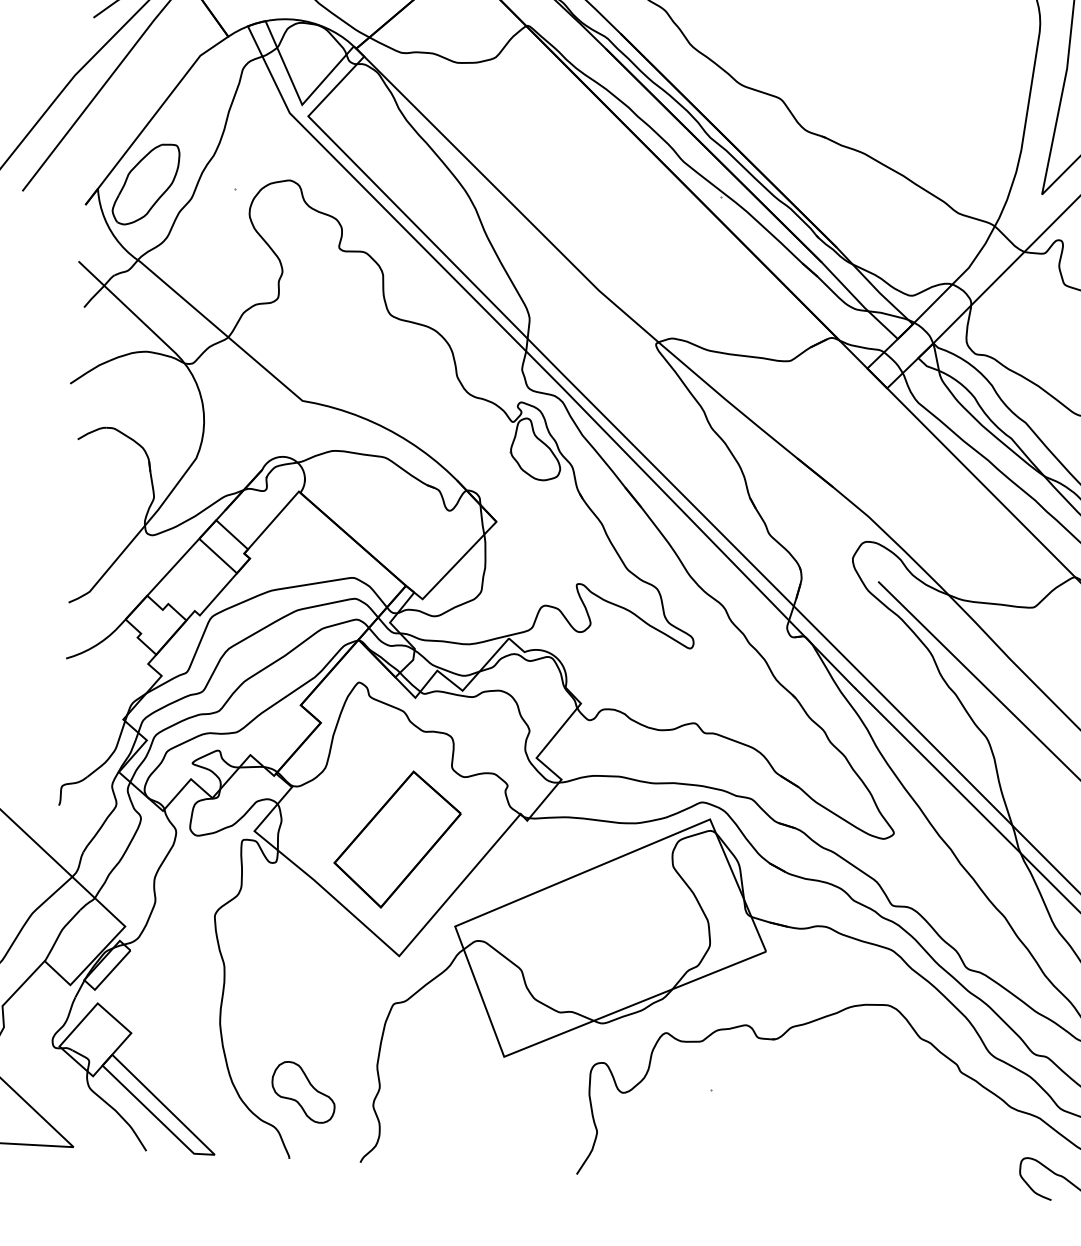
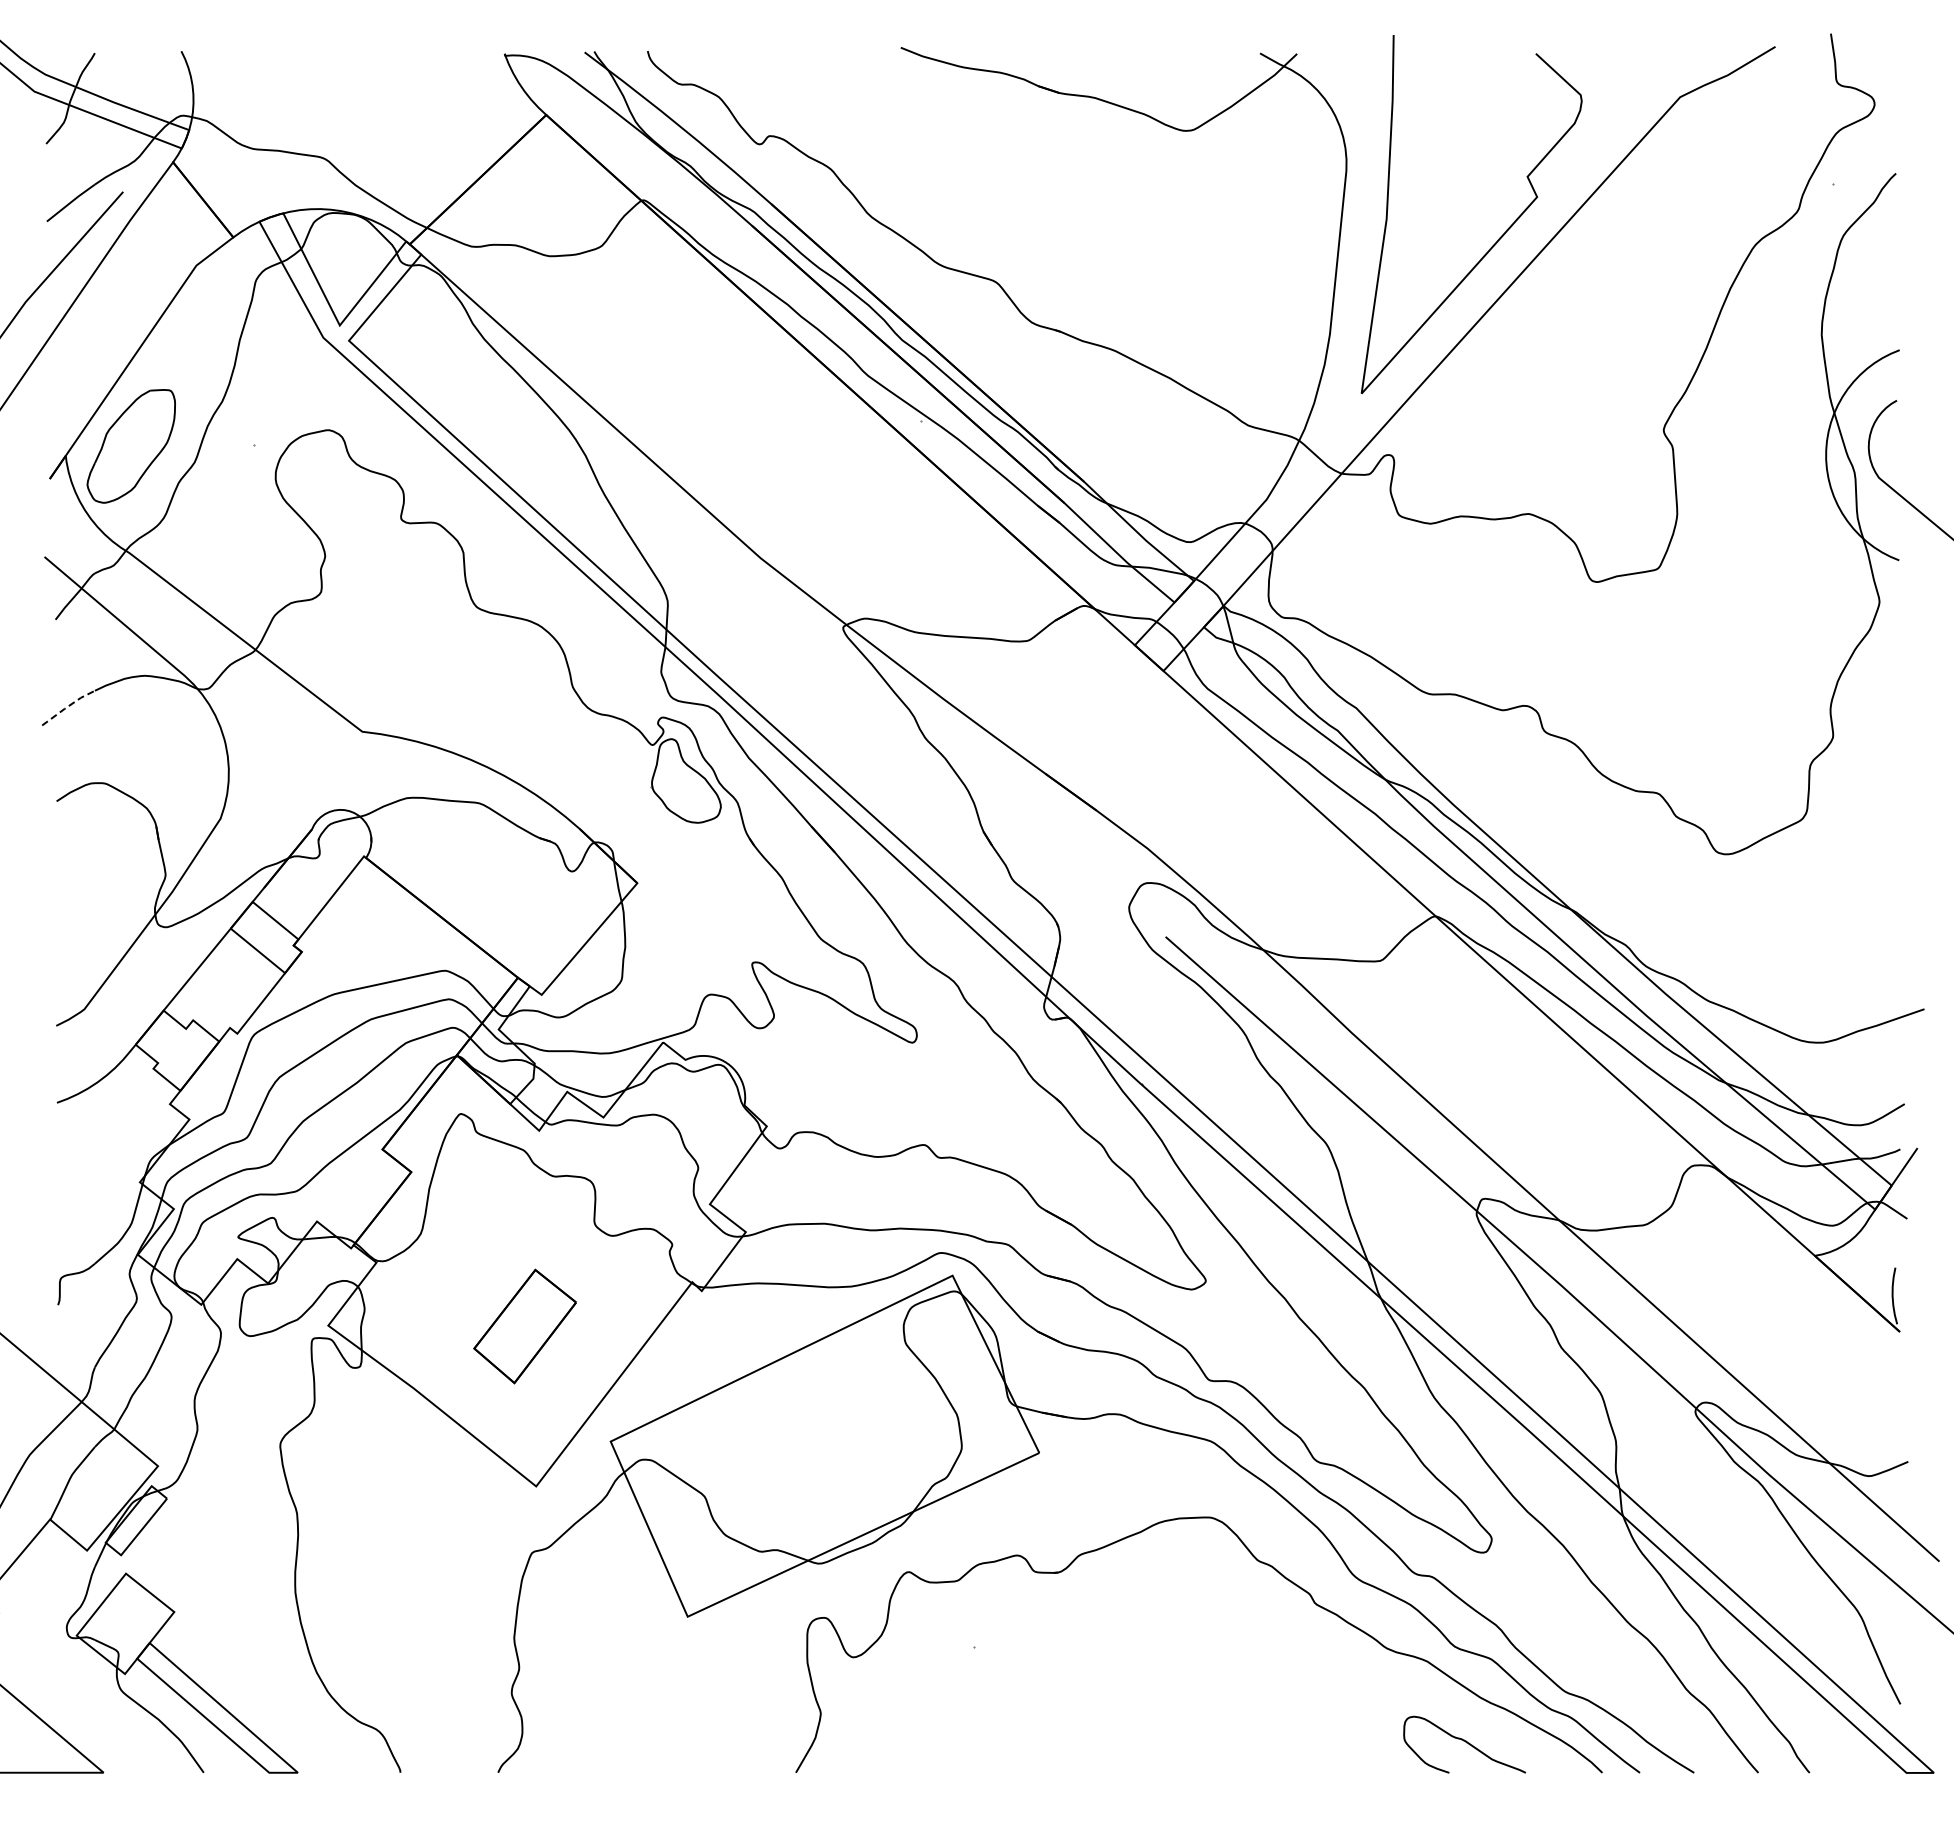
line: (89, 371) -> (67, 706), solid -> dashed
part: (397, 839) -> (524, 1326), size x0.6
part: (303, 1091) -> (414, 1679), removed

